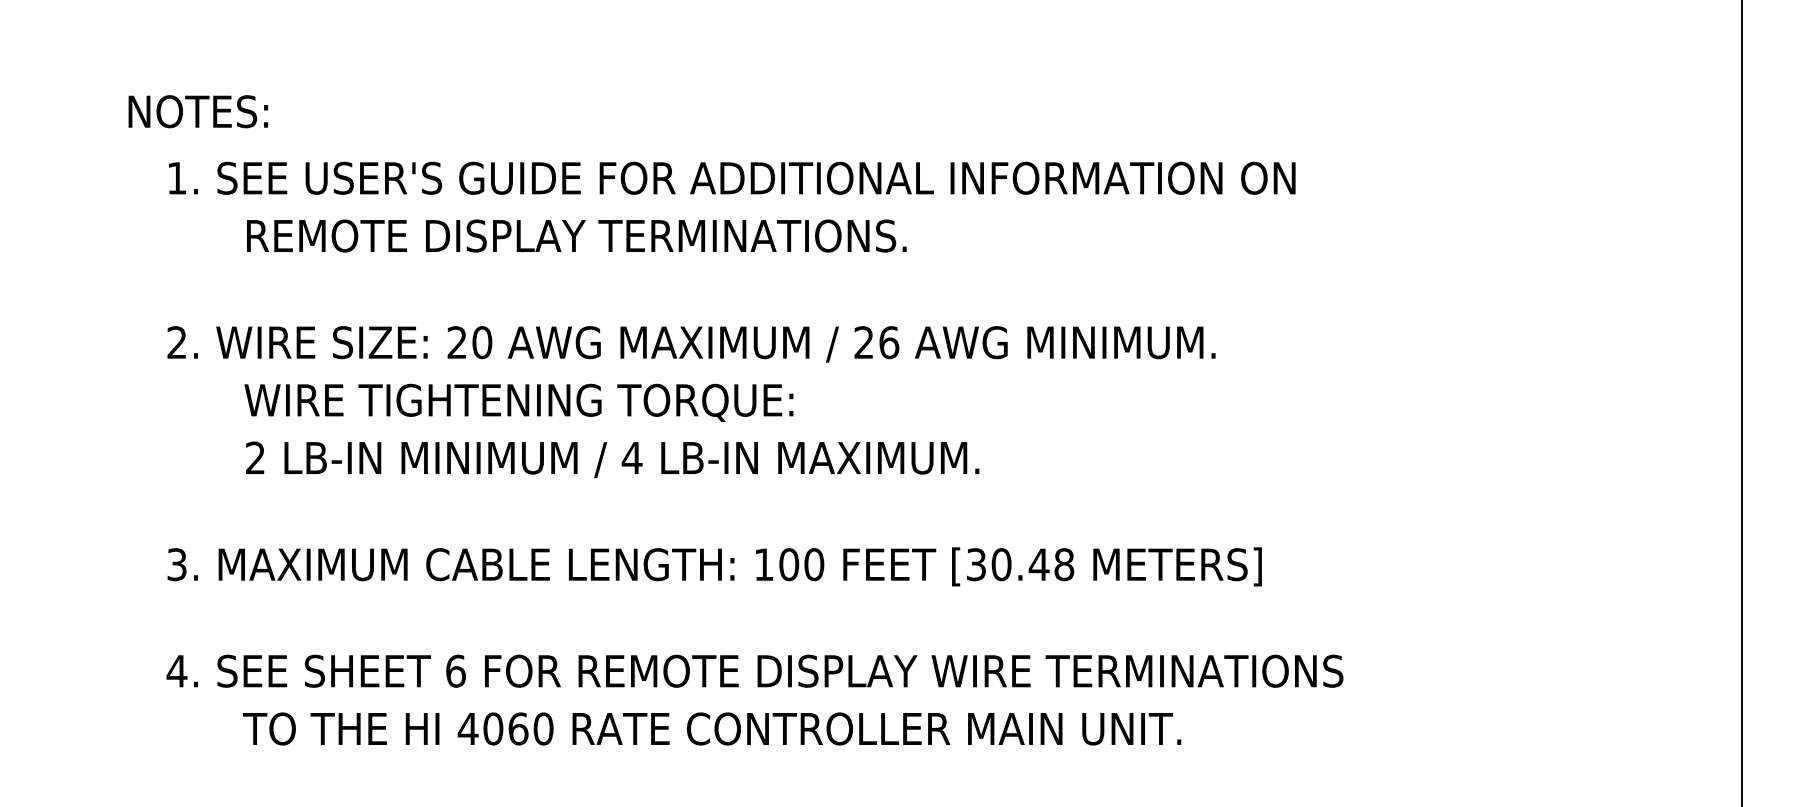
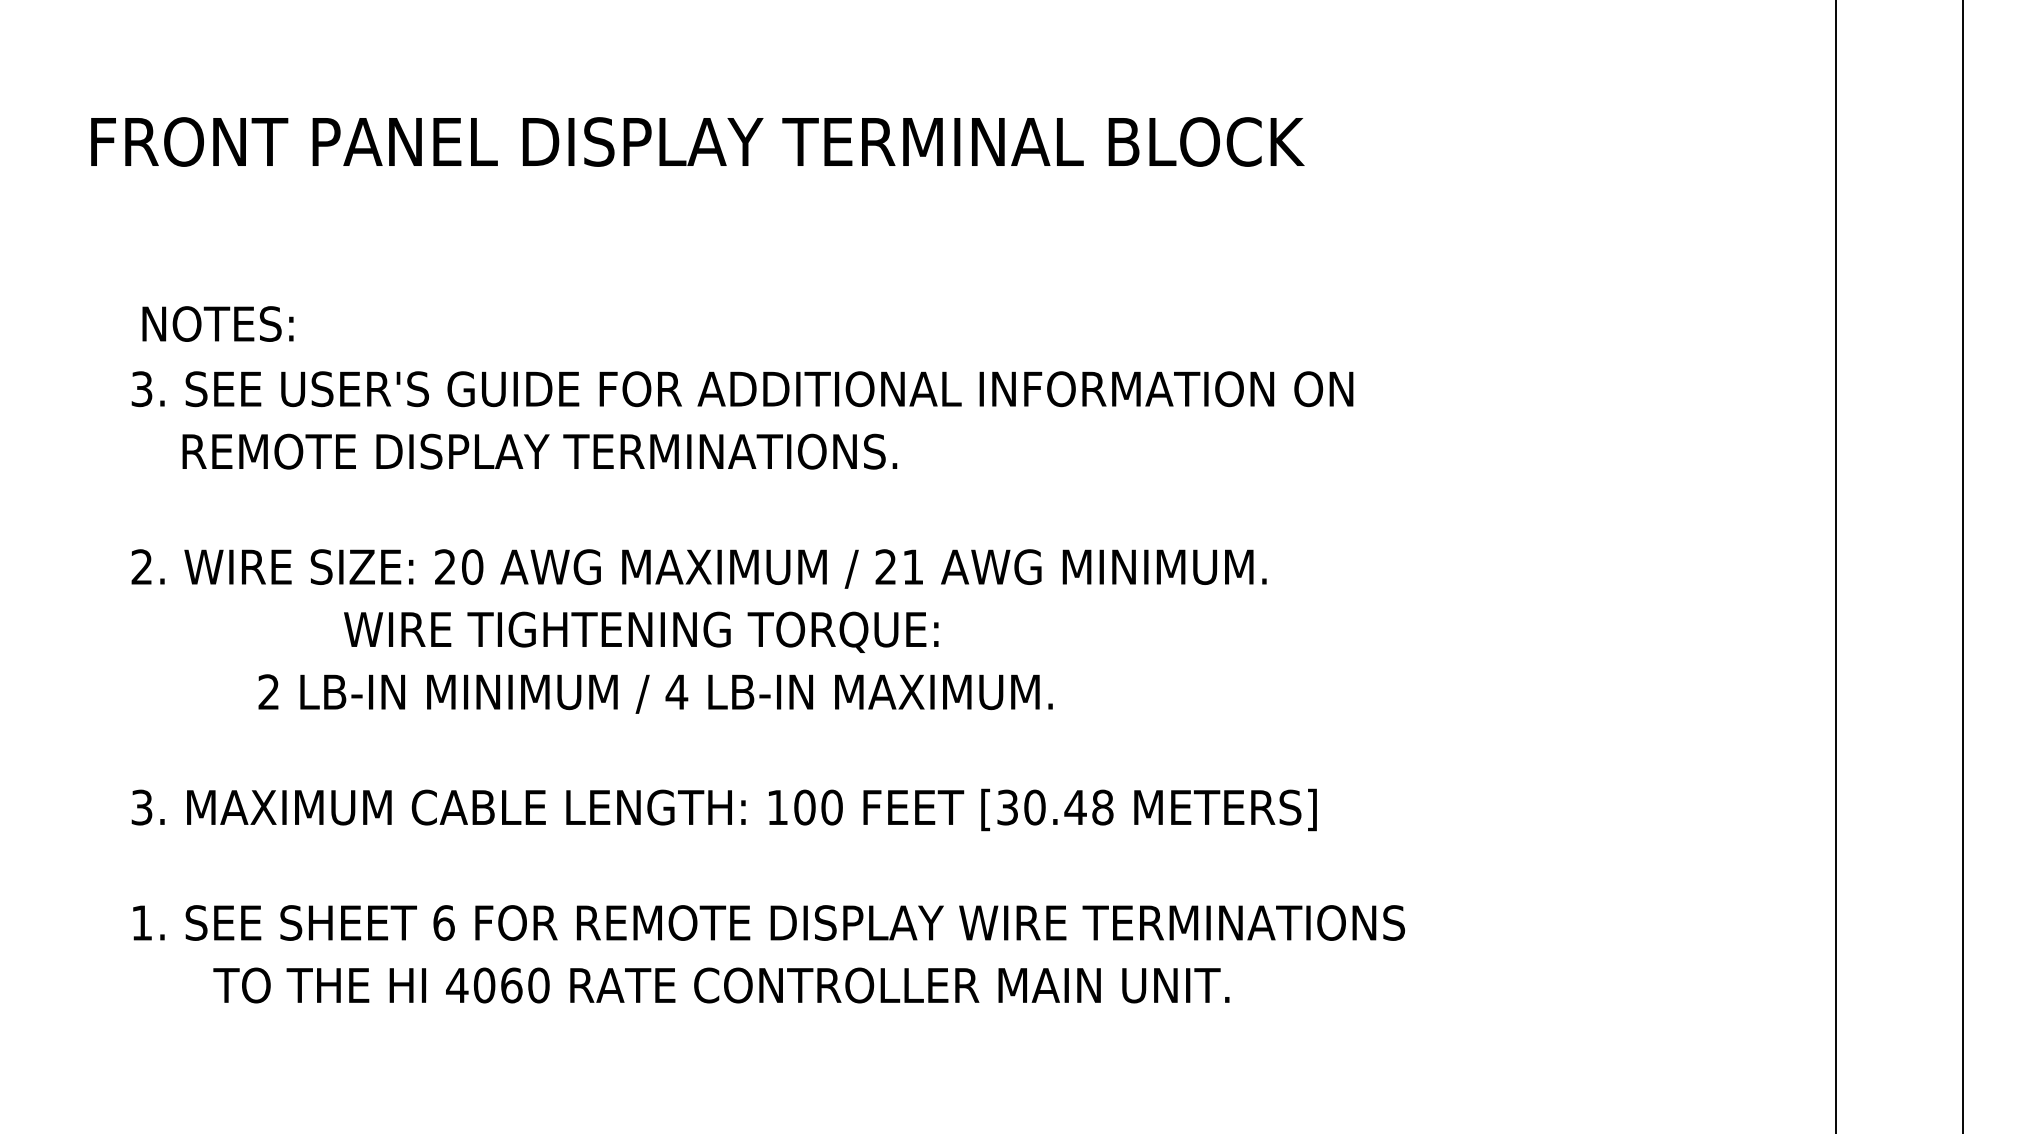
text: (197, 111) -> (217, 323), moved
text: (176, 178) -> (141, 389), 1. -> 3.
text: (576, 235) -> (539, 451), moved
text: (889, 342) -> (913, 567), 26 -> 21
text: (519, 402) -> (641, 631), moved
text: (612, 459) -> (655, 693), moved
text: (176, 670) -> (141, 922), 4. -> 1.

